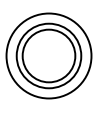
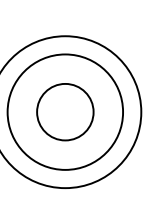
circle: (48, 55) -> (64, 111), size x0.6

